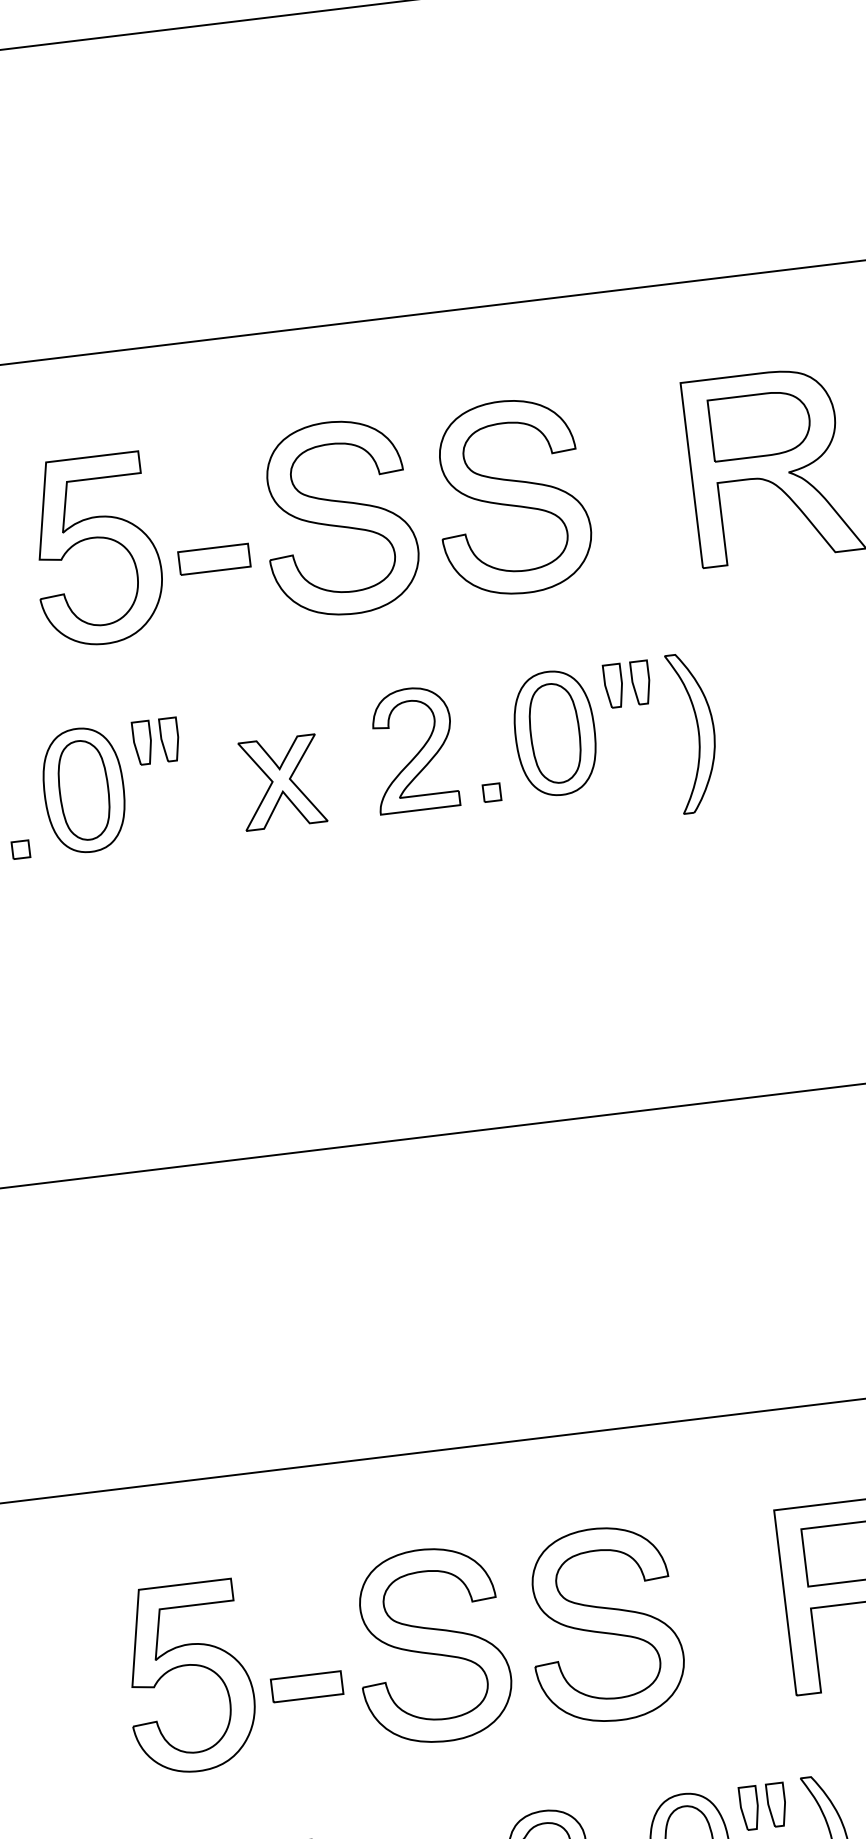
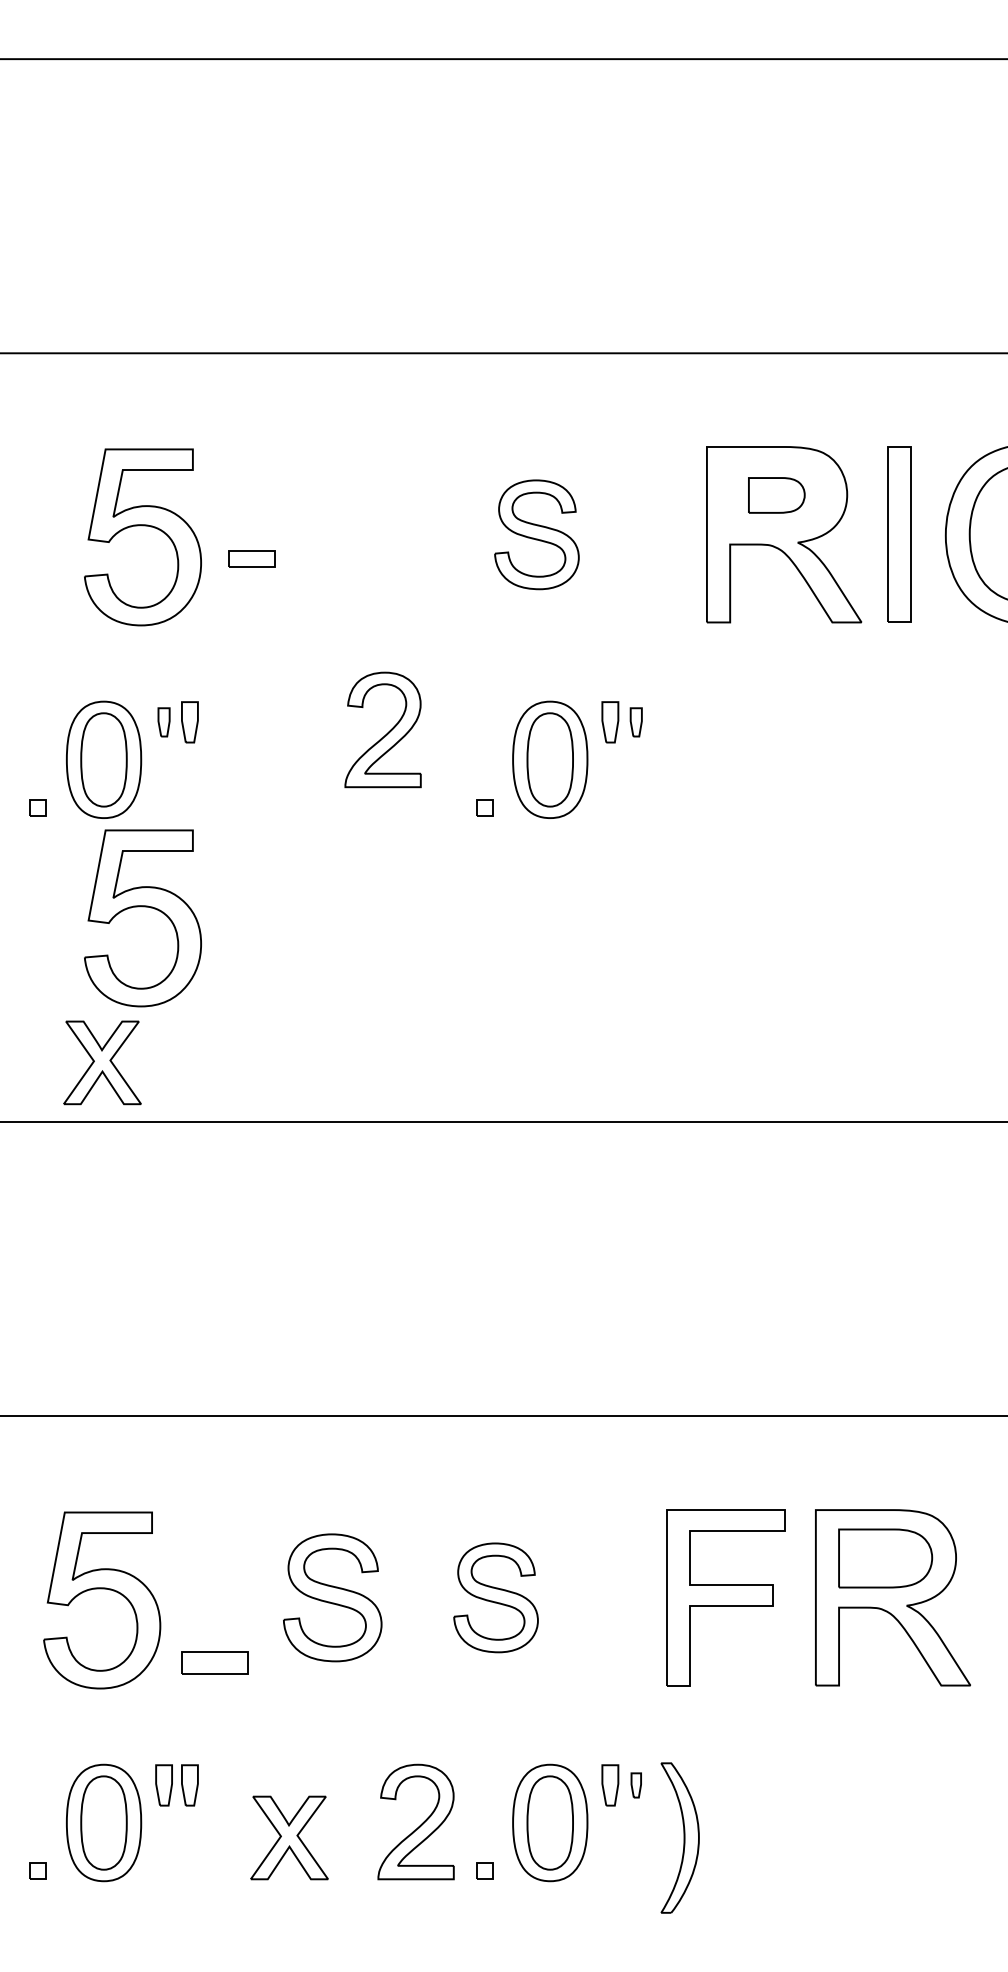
part: (760, 425) -> (776, 495), size x0.6
part: (511, 497) -> (536, 534), size x0.6
part: (339, 518) -> (373, 534), removed
part: (214, 558) -> (251, 558), size x0.7
part: (641, 682) -> (636, 722), size x0.7
part: (693, 732) -> (679, 774), removed
part: (142, 743) -> (163, 722), size x0.7
part: (412, 749) -> (382, 729), moved
part: (281, 782) -> (102, 1062), moved
part: (143, 941) -> (142, 907), added
part: (604, 1624) -> (495, 1597), size x0.6
part: (432, 1645) -> (332, 1597), size x0.7
part: (306, 1686) -> (214, 1662), moved
part: (777, 1804) -> (636, 1785), size x0.6

